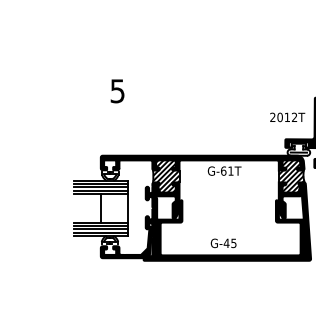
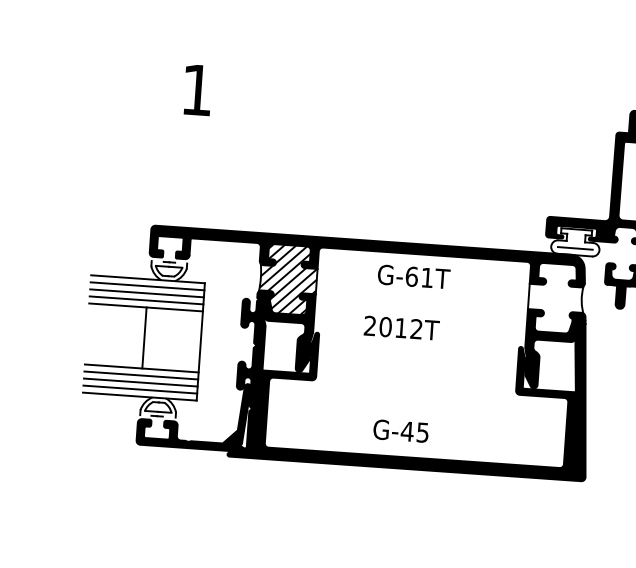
text: (117, 91) -> (196, 90), 5 -> 1
text: (287, 117) -> (401, 328), moved
hatch: (291, 176) -> (555, 298), removed

